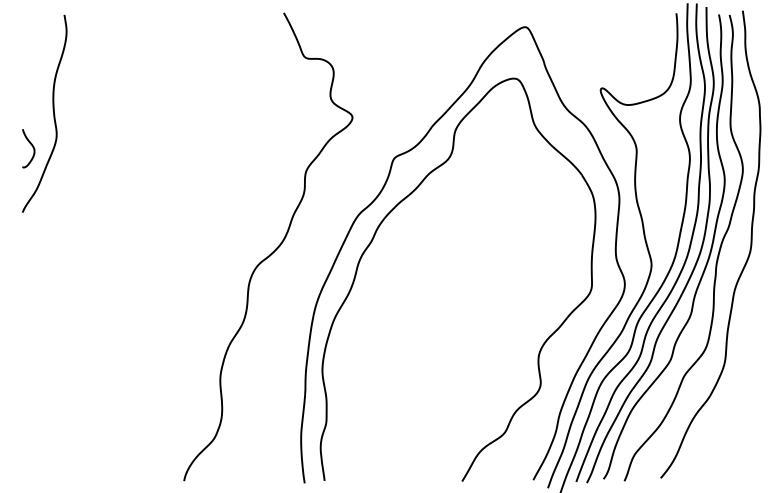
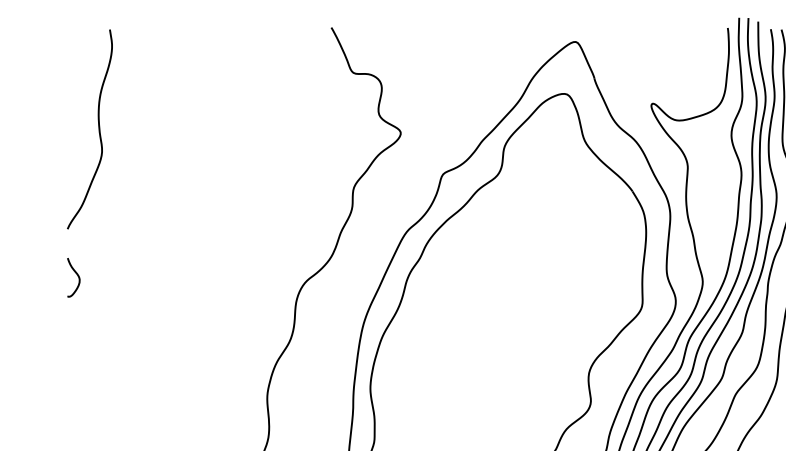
curve: (32, 147) -> (77, 276), moved

